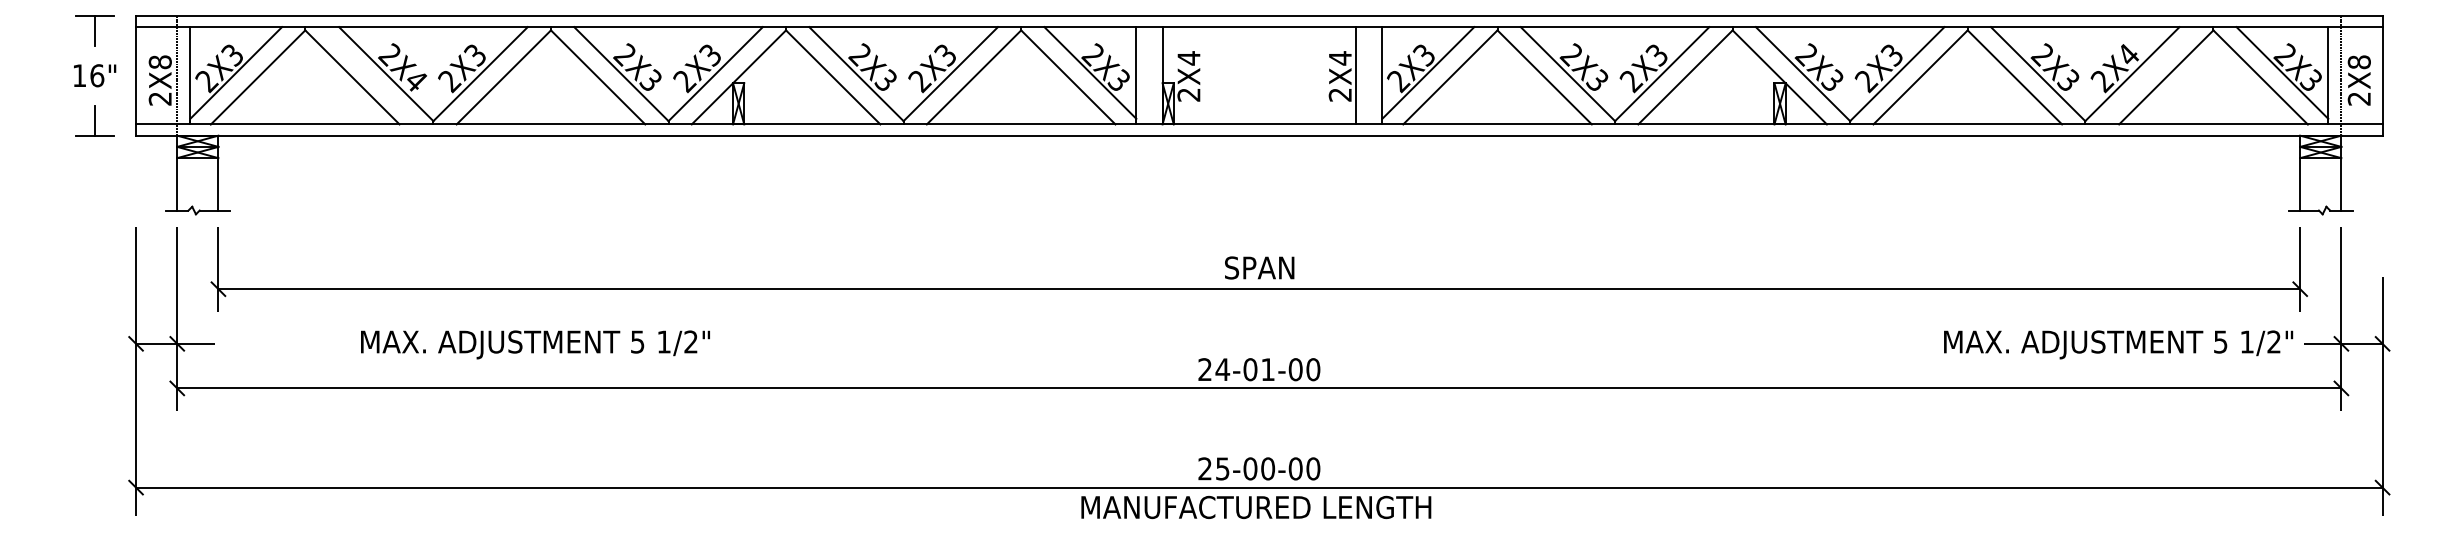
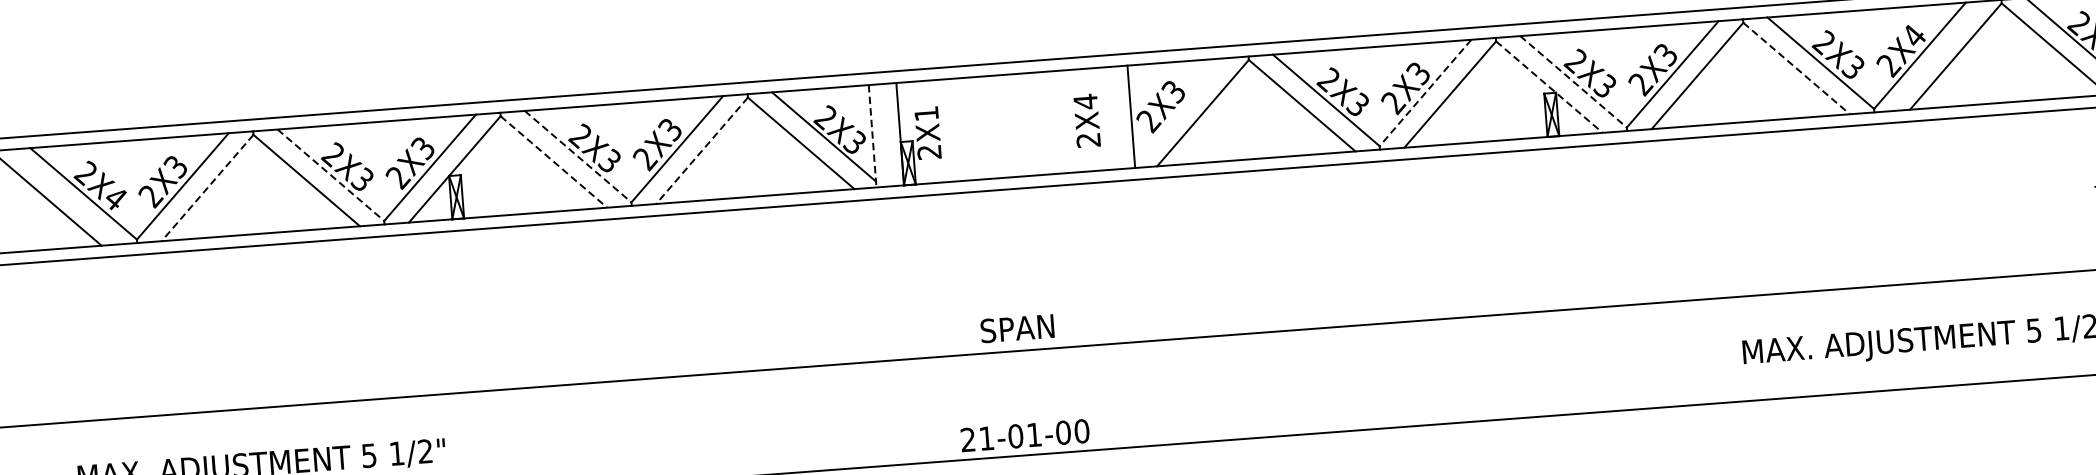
text: (1188, 58) -> (926, 113), 2X4 -> 2X1
line: (1428, 72) -> (1179, 109), removed
line: (621, 74) -> (331, 175), solid -> dashed
line: (856, 74) -> (578, 157), solid -> dashed
line: (1662, 74) -> (1425, 93), solid -> dashed
line: (1803, 74) -> (1574, 82), solid -> dashed
line: (1136, 75) -> (872, 135), solid -> dashed
line: (1356, 75) -> (1104, 118), removed
line: (503, 77) -> (207, 188), solid -> dashed
line: (833, 77) -> (554, 162), solid -> dashed
line: (974, 77) -> (702, 150), solid -> dashed
line: (1779, 77) -> (1549, 87), solid -> dashed
line: (2014, 77) -> (1796, 68), solid -> dashed
text: (1222, 369) -> (986, 438), 24-01-00 -> 21-01-00

